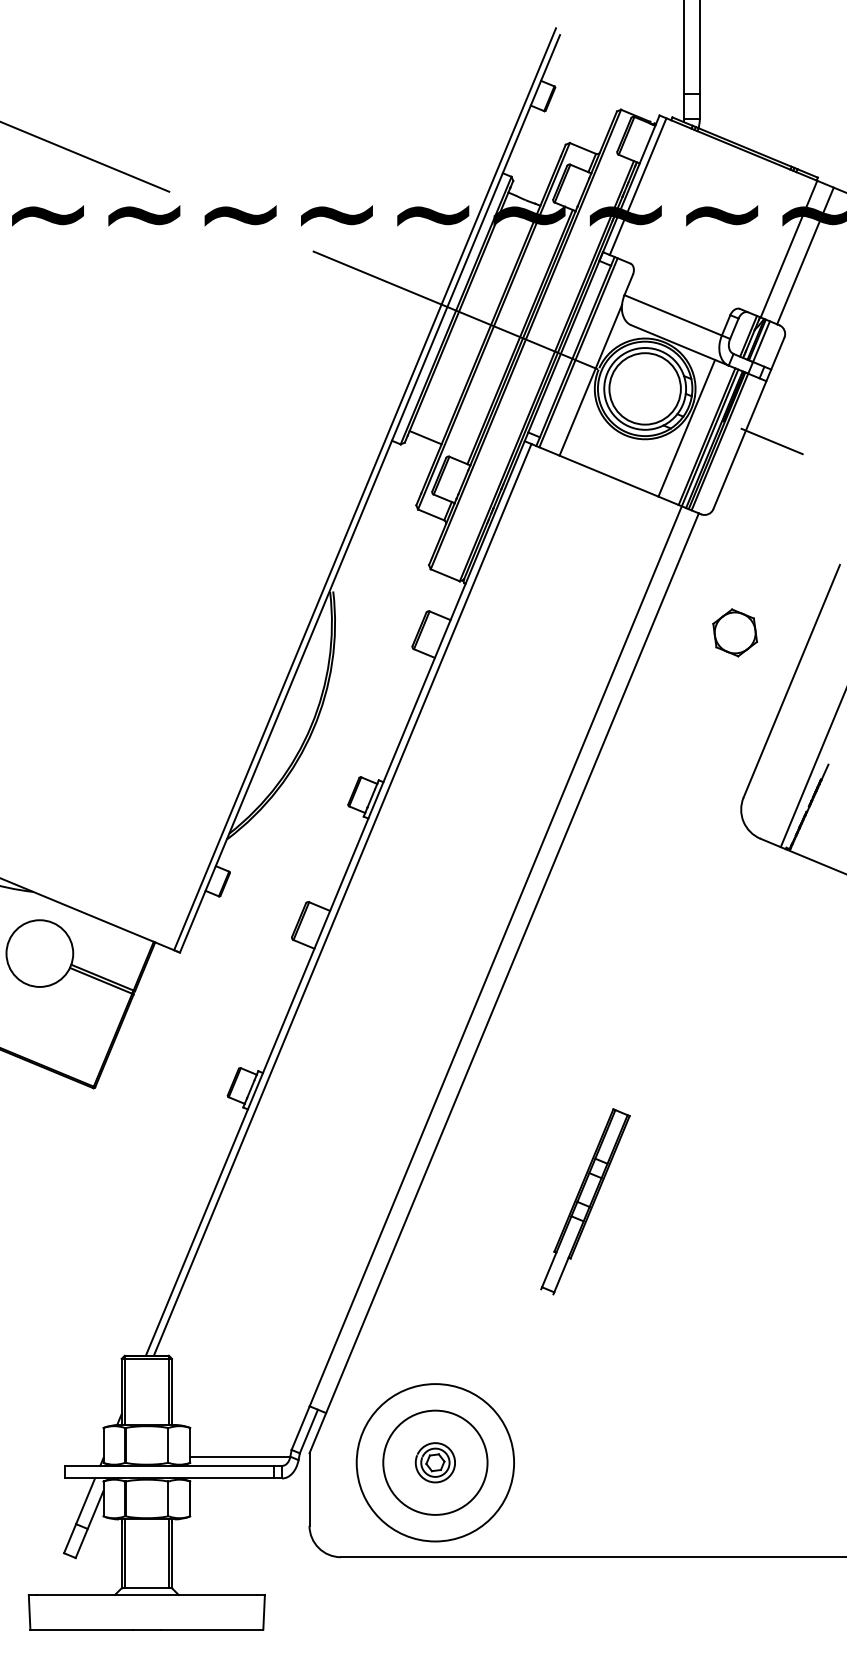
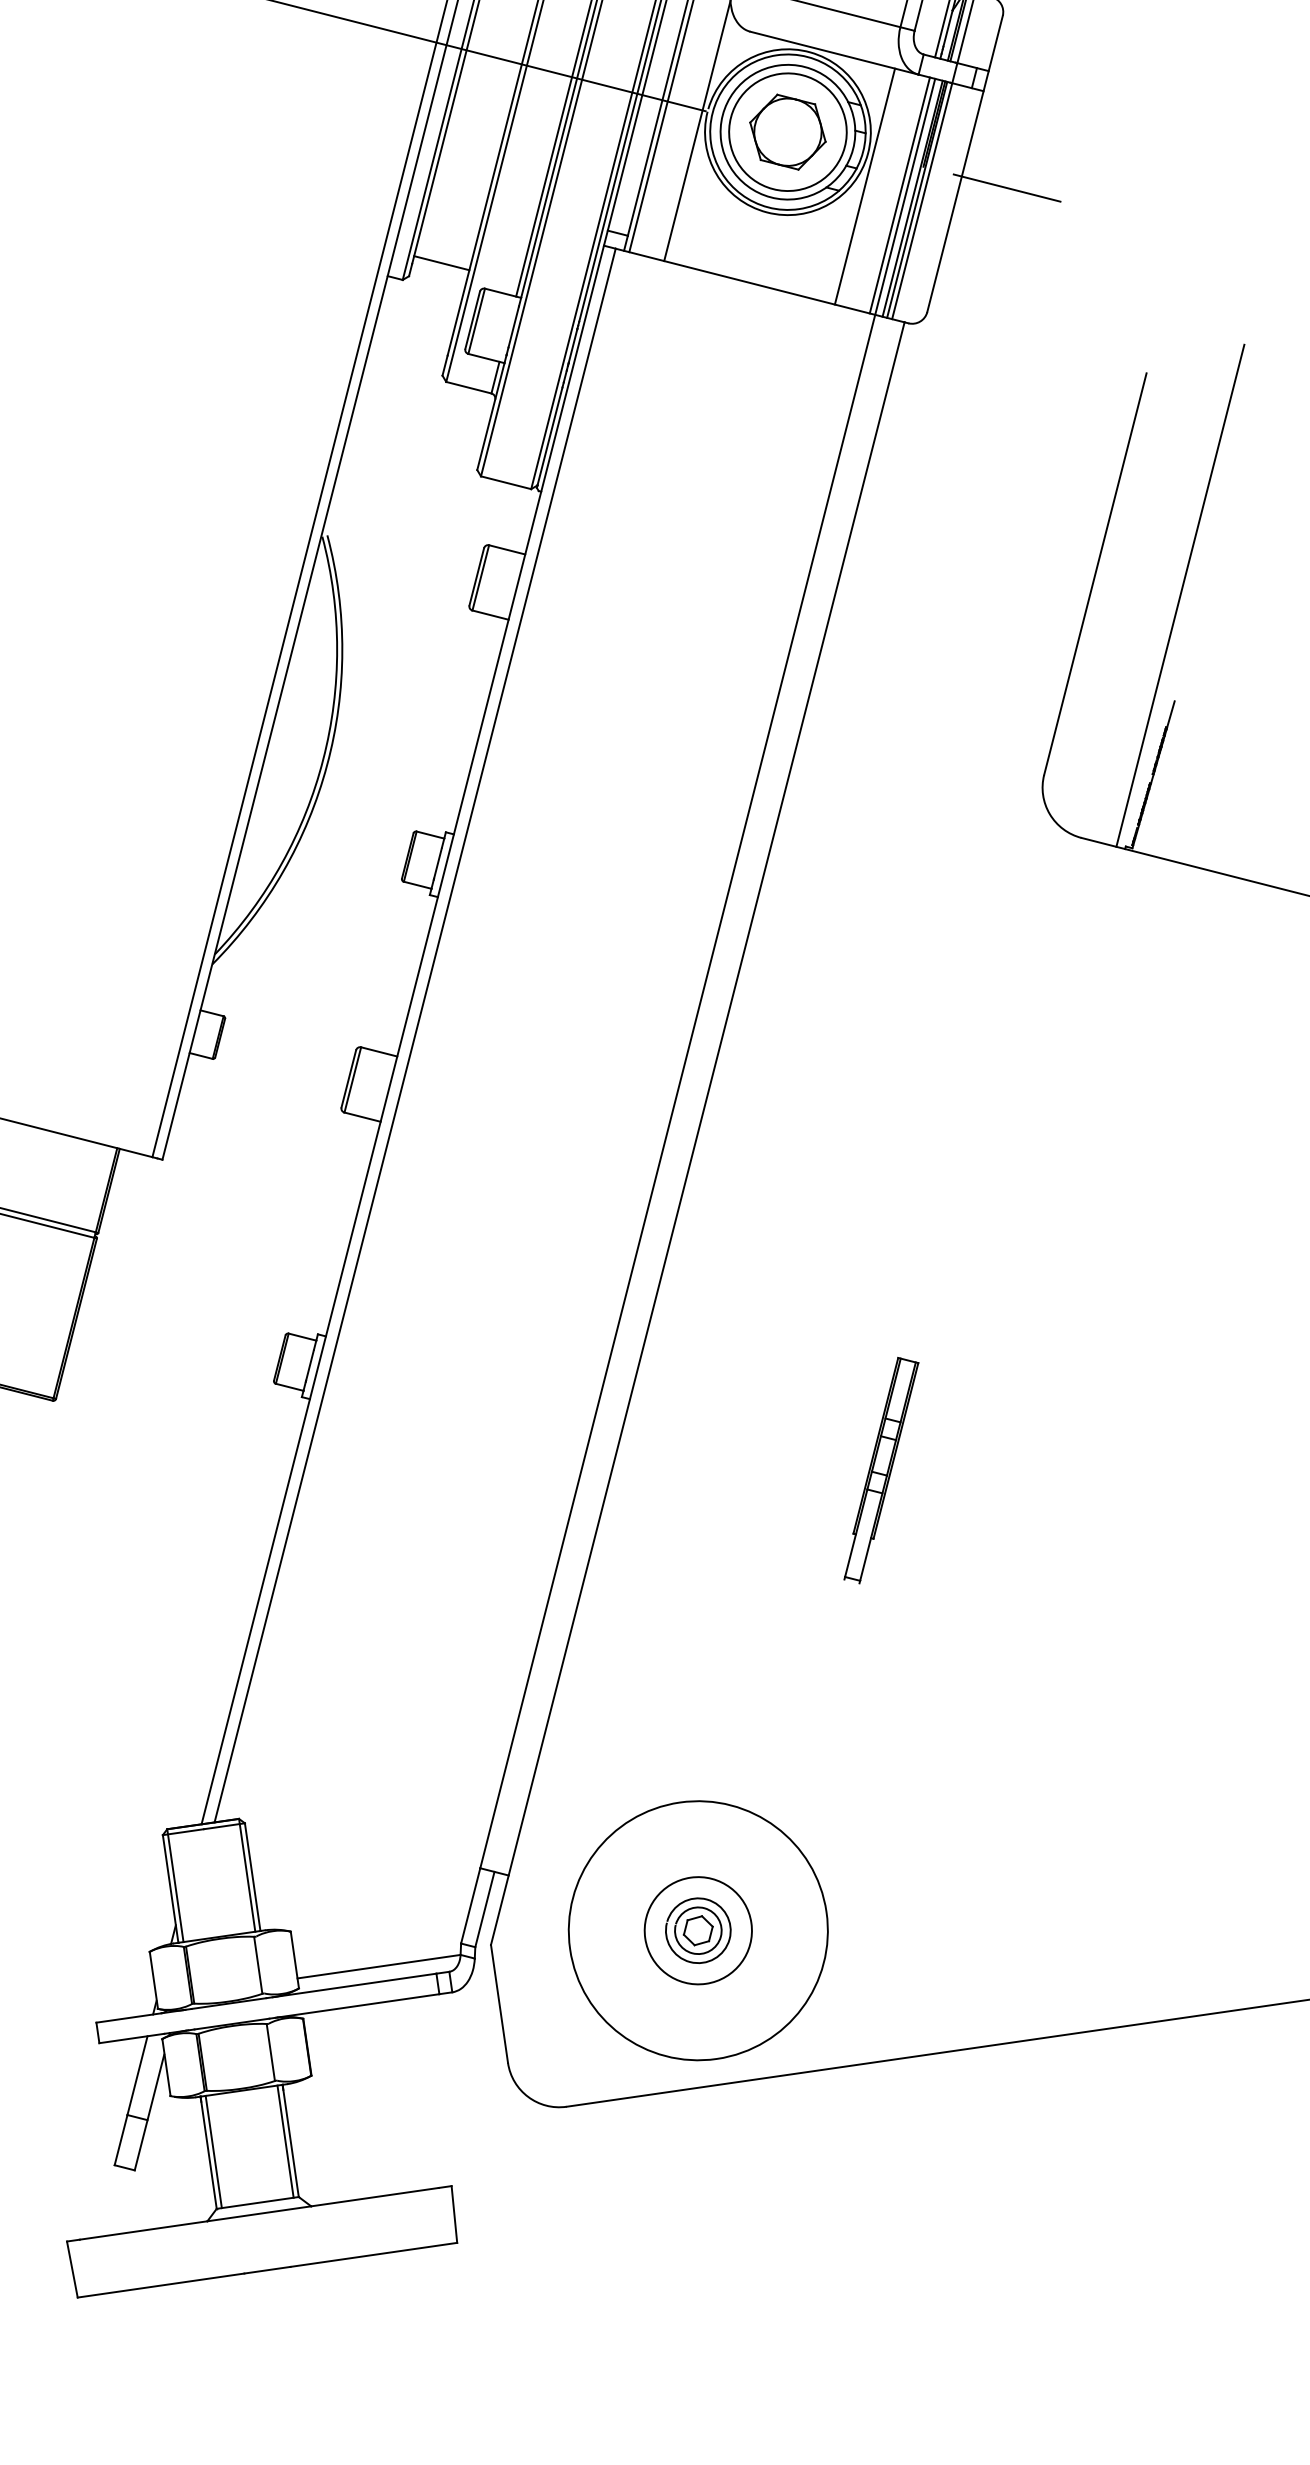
part: (735, 632) -> (788, 131), moved
part: (584, 1201) -> (879, 1470), size x0.71
circle: (435, 1462) -> (698, 1930), size x0.62

